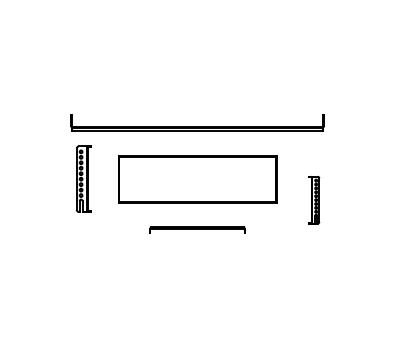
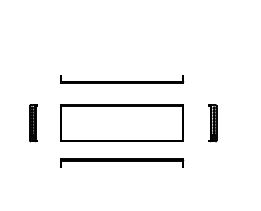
part: (197, 122) -> (122, 79), size x0.62
part: (83, 178) -> (33, 122), size x0.71
part: (314, 199) -> (212, 122), moved
part: (197, 229) -> (122, 162), size x1.67

